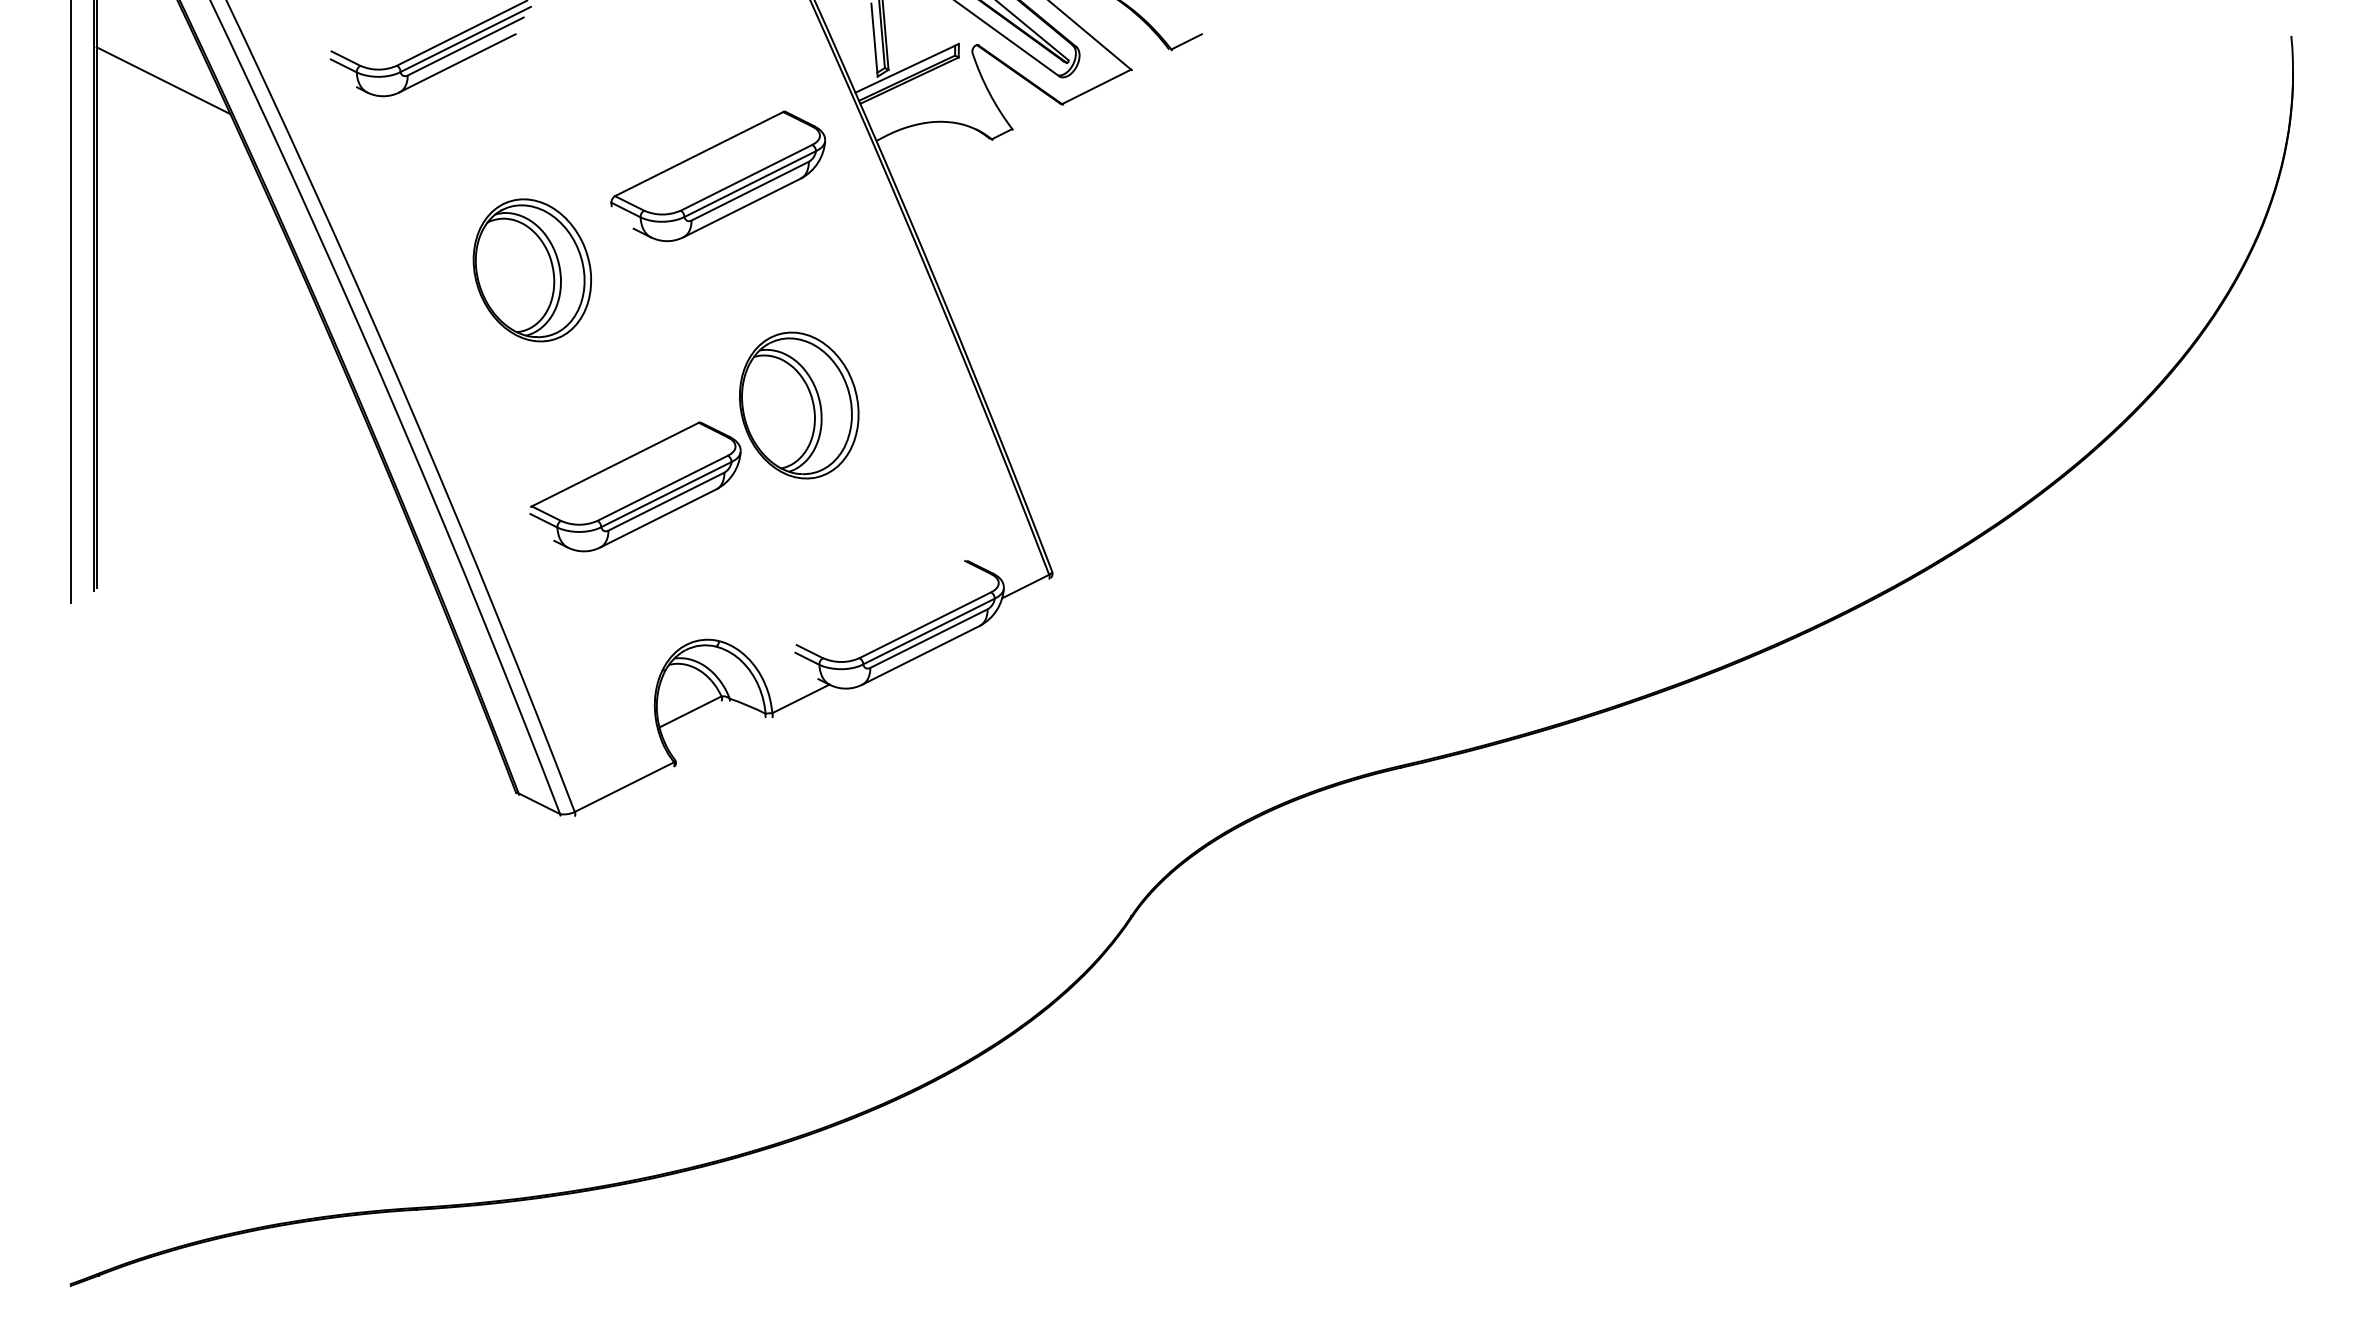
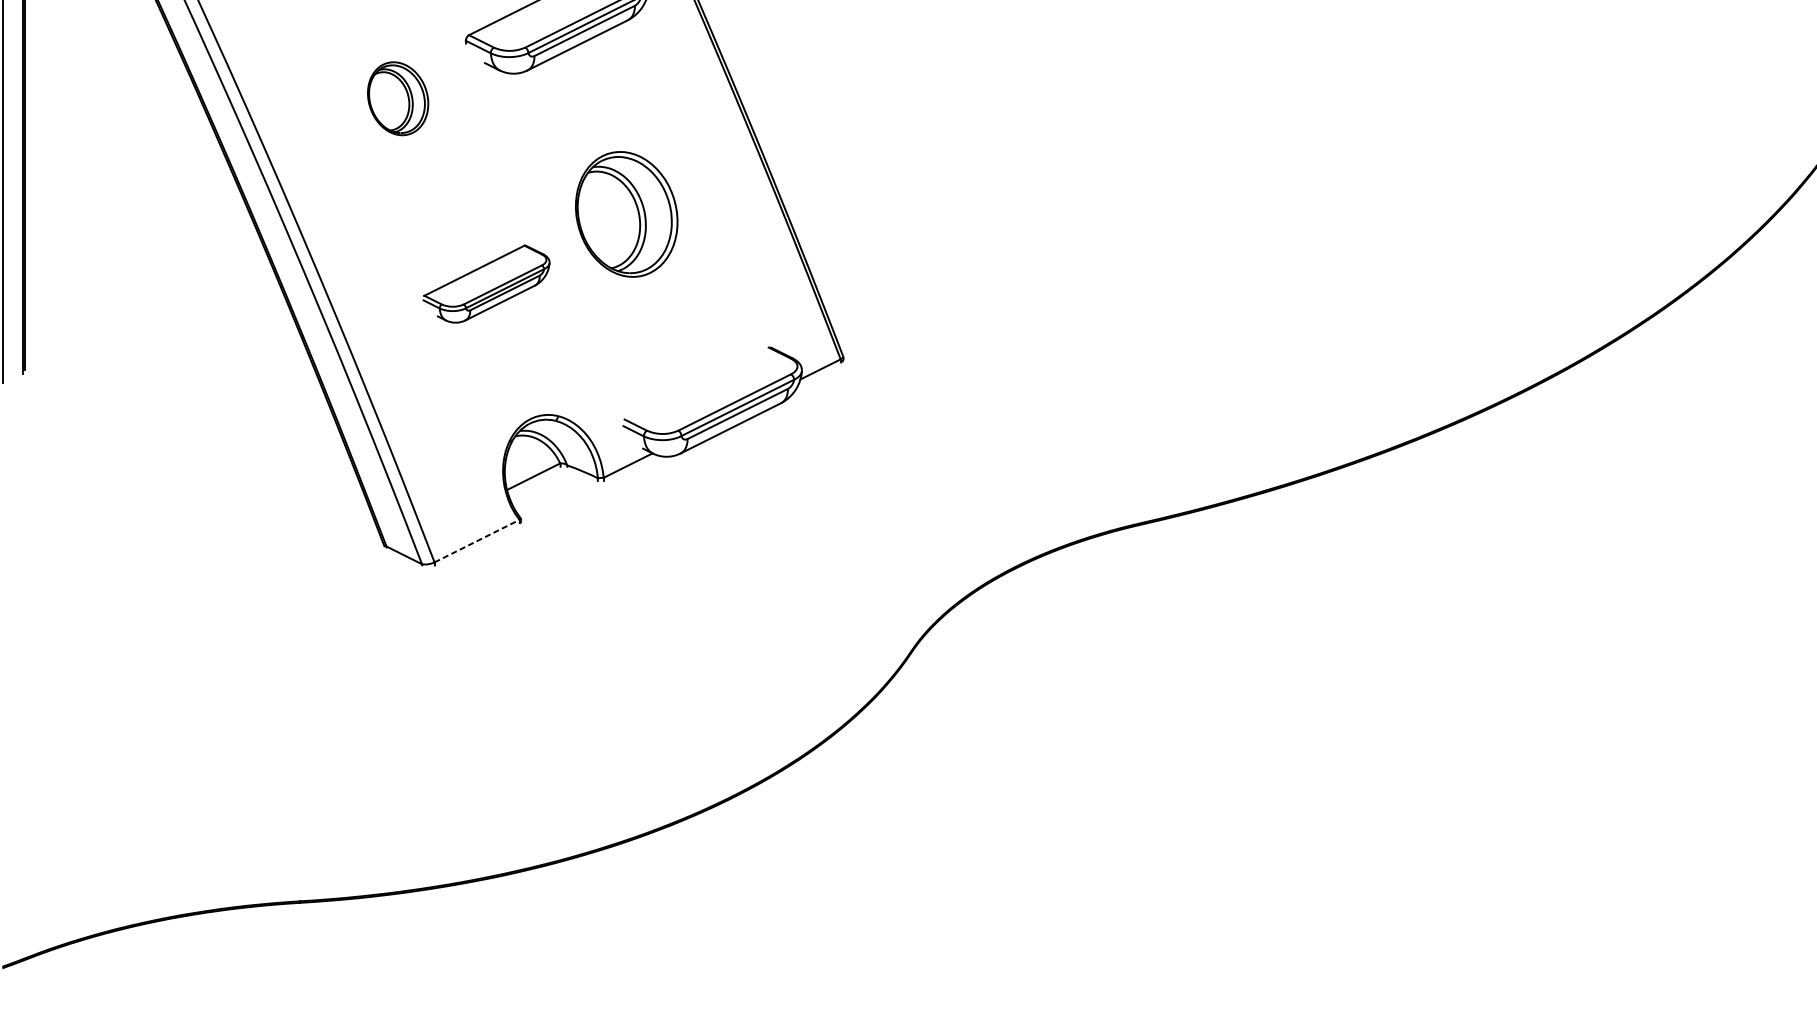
part: (531, 270) -> (397, 98), size x0.6
part: (635, 486) -> (486, 283), size x0.7
line: (624, 786) -> (477, 540), solid -> dashed

